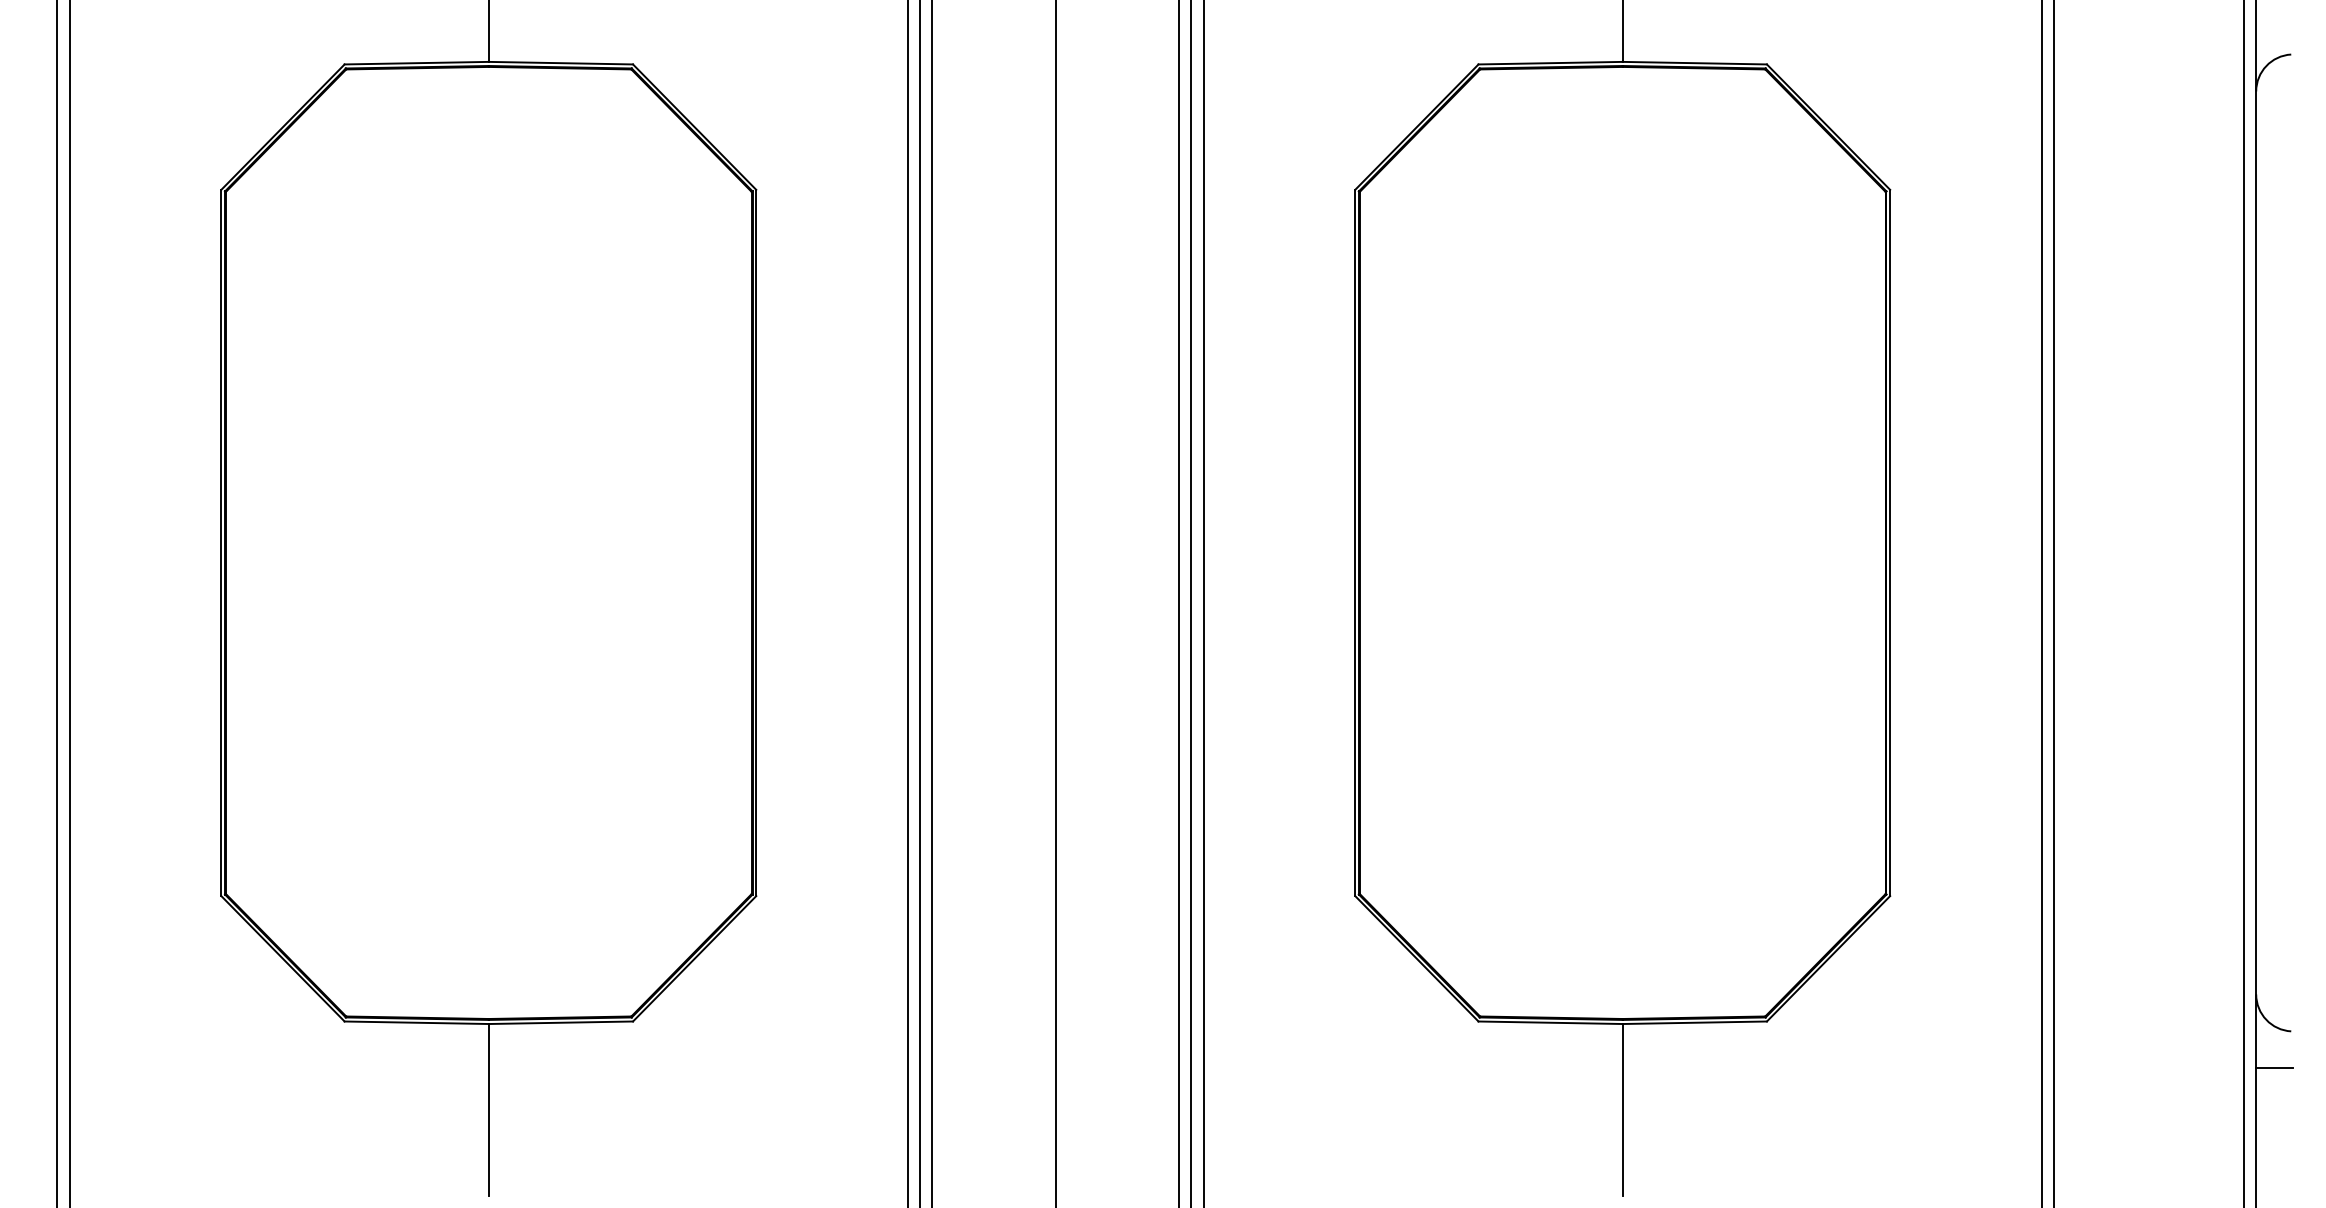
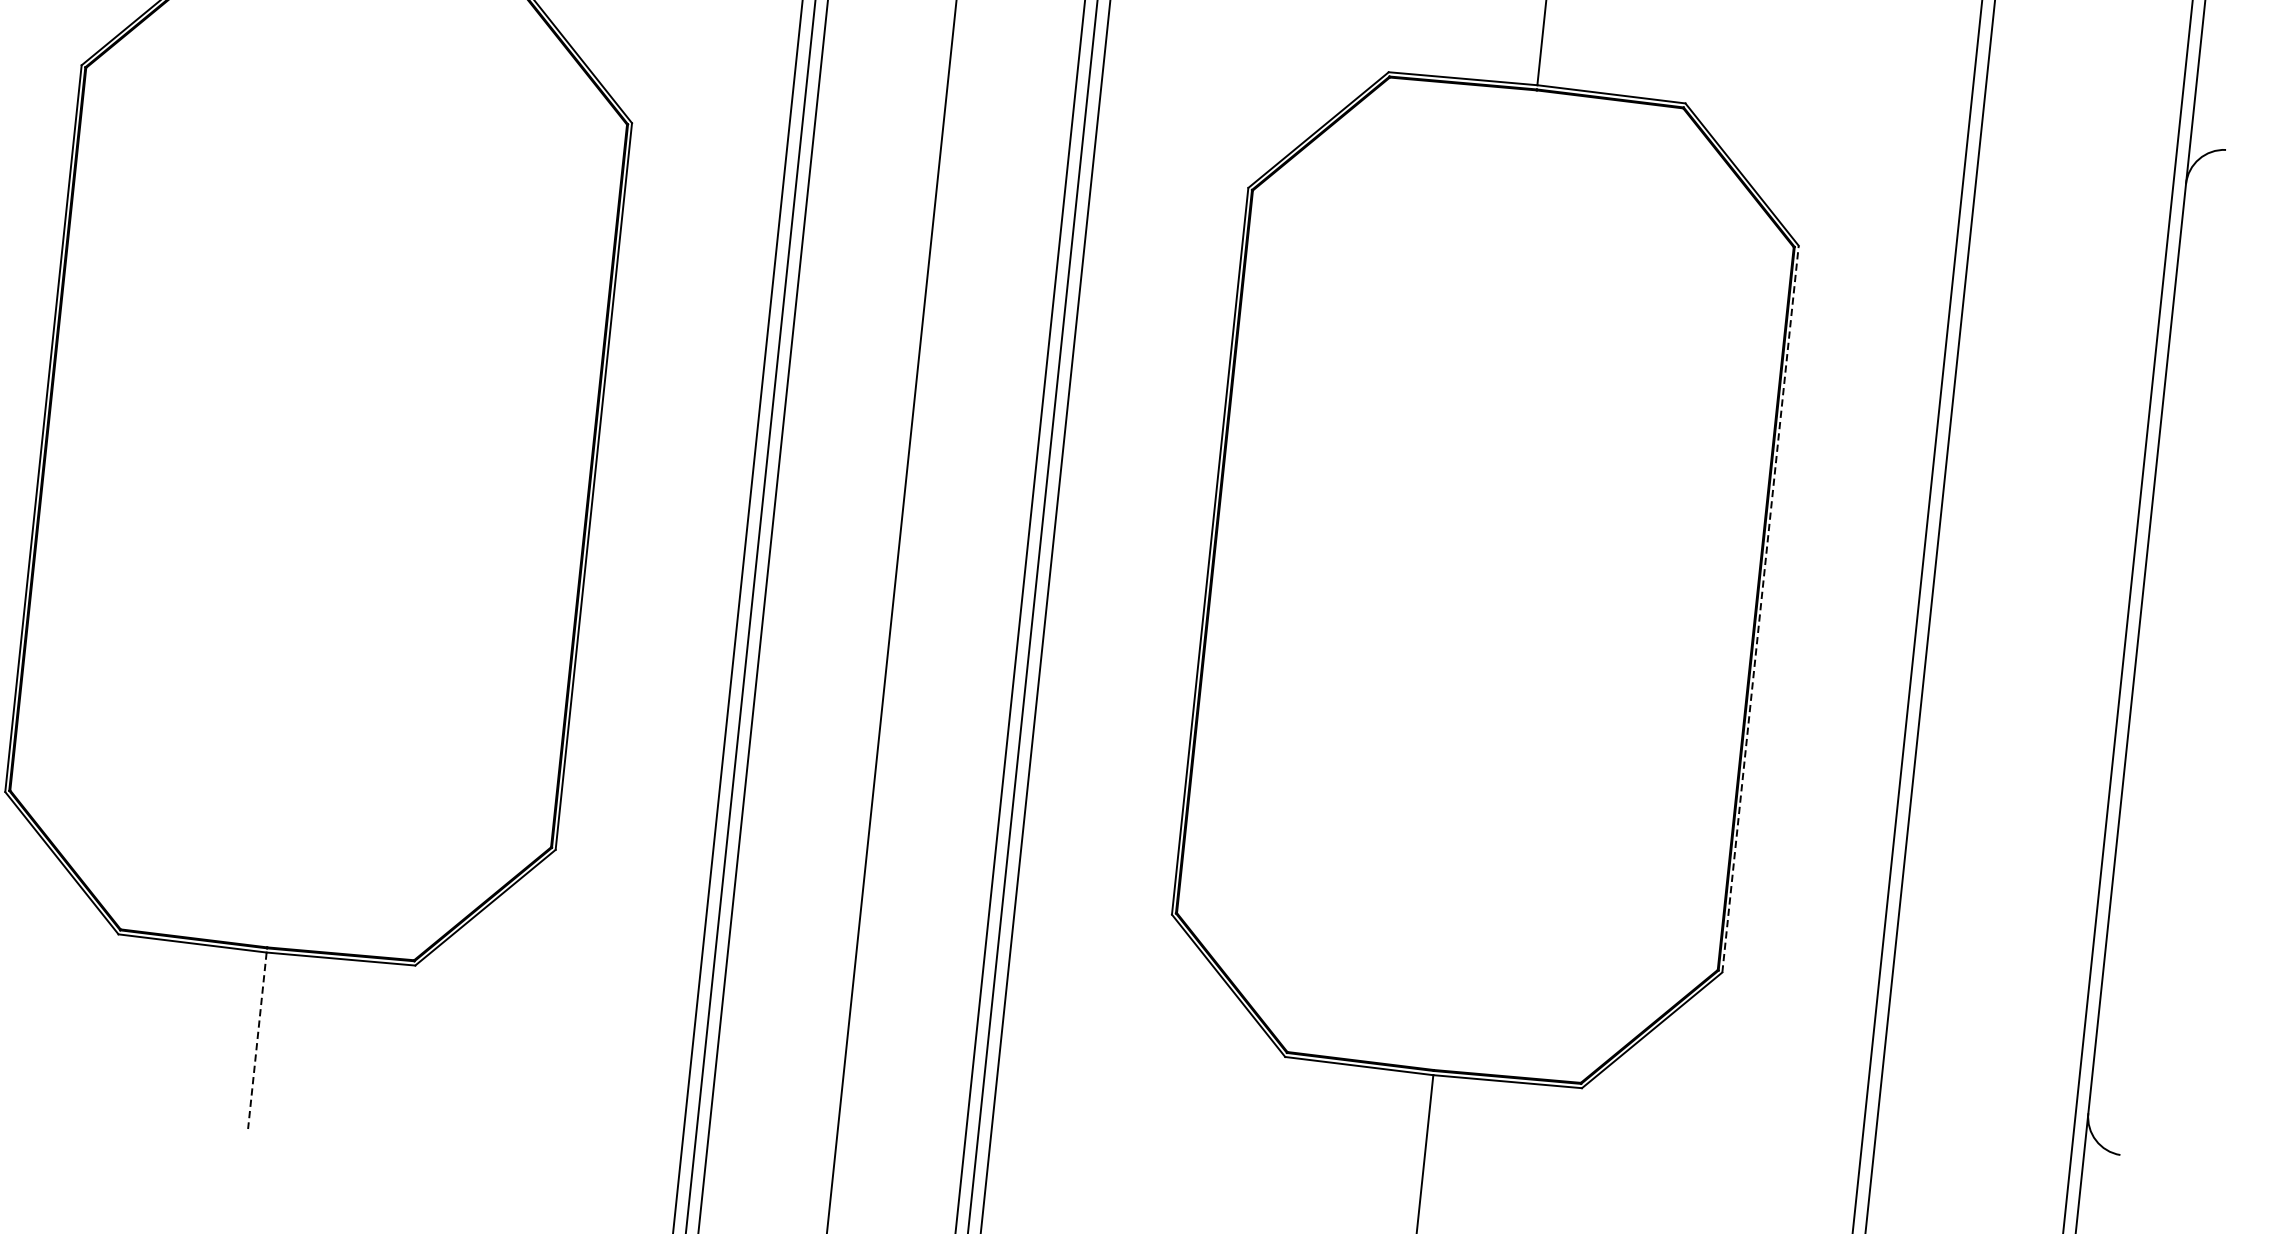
line: (1890, 542) -> (1760, 608), solid -> dashed
line: (2274, 1068) -> (2099, 1191), removed
line: (488, 1109) -> (257, 1040), solid -> dashed

